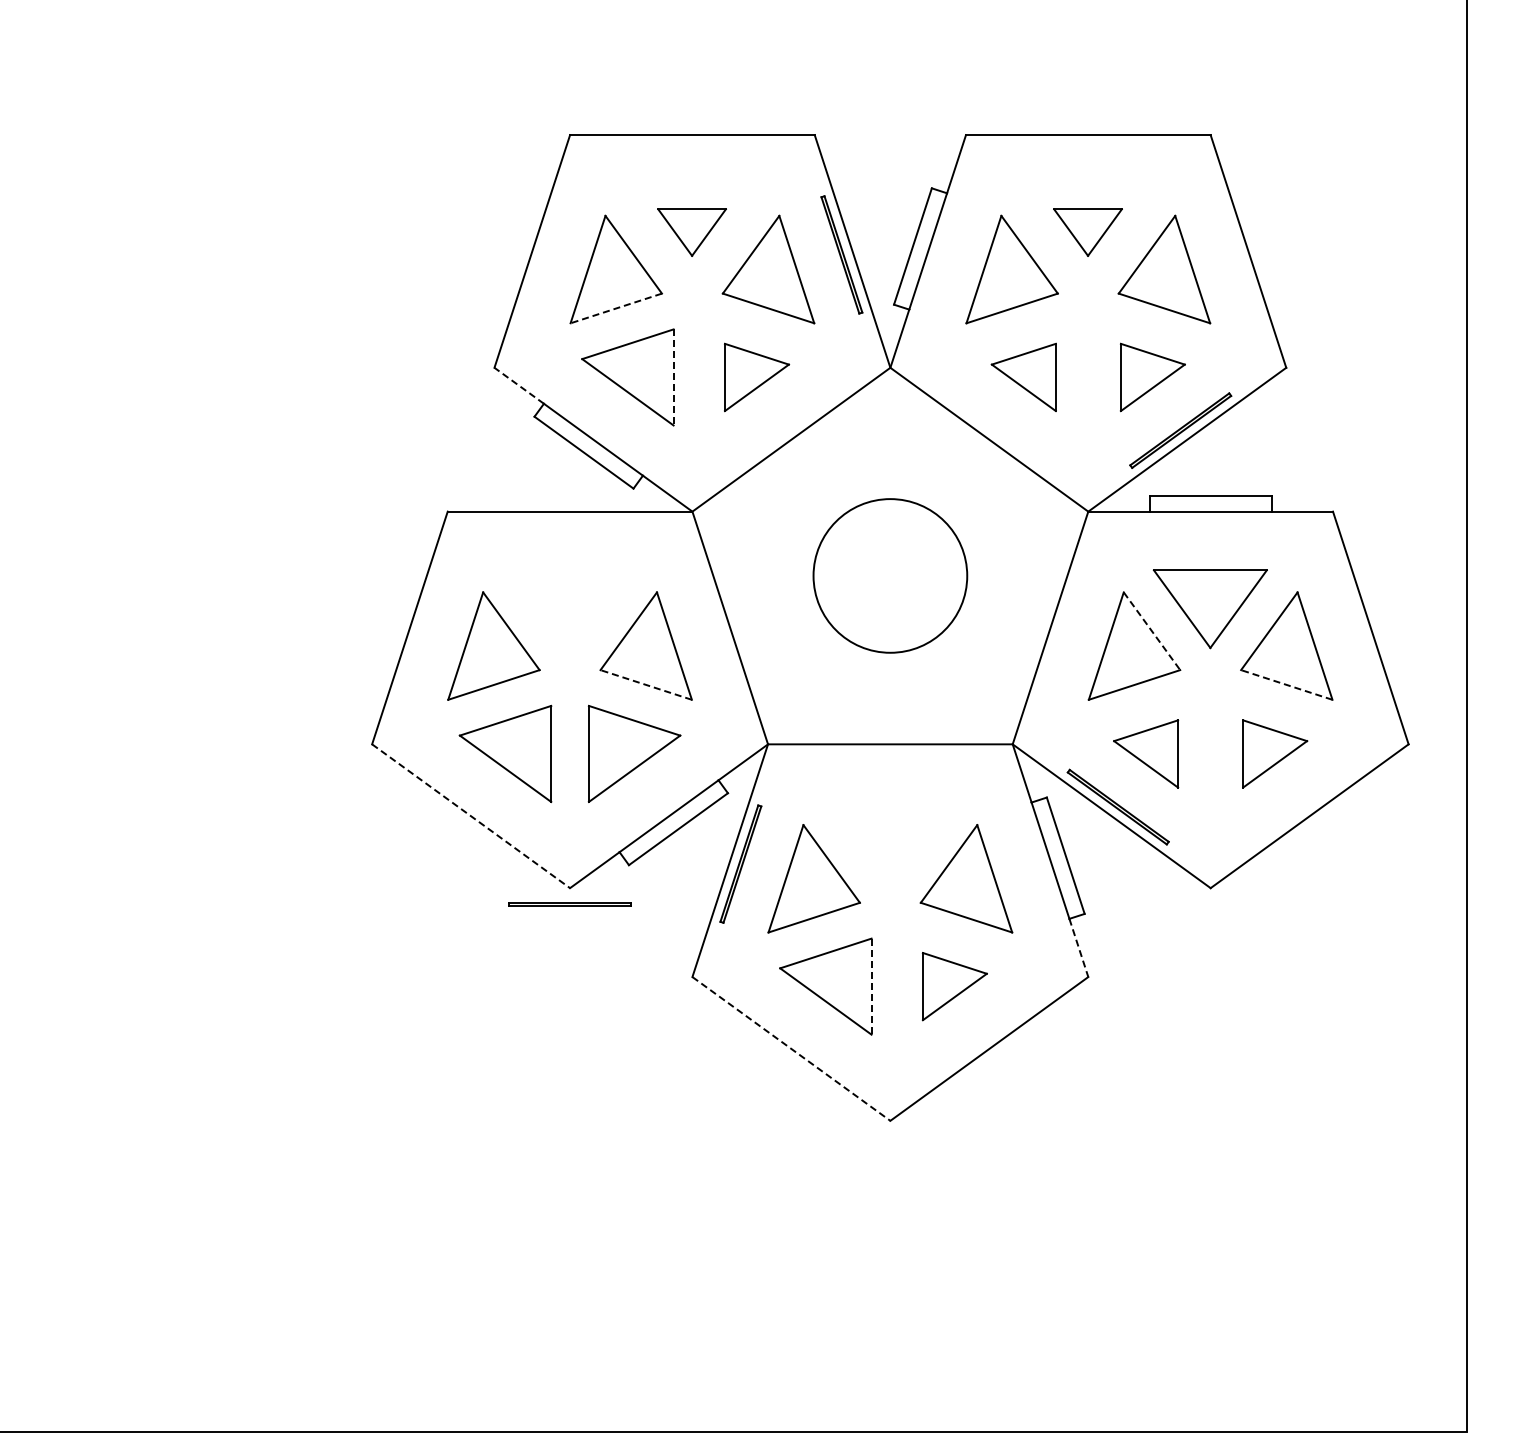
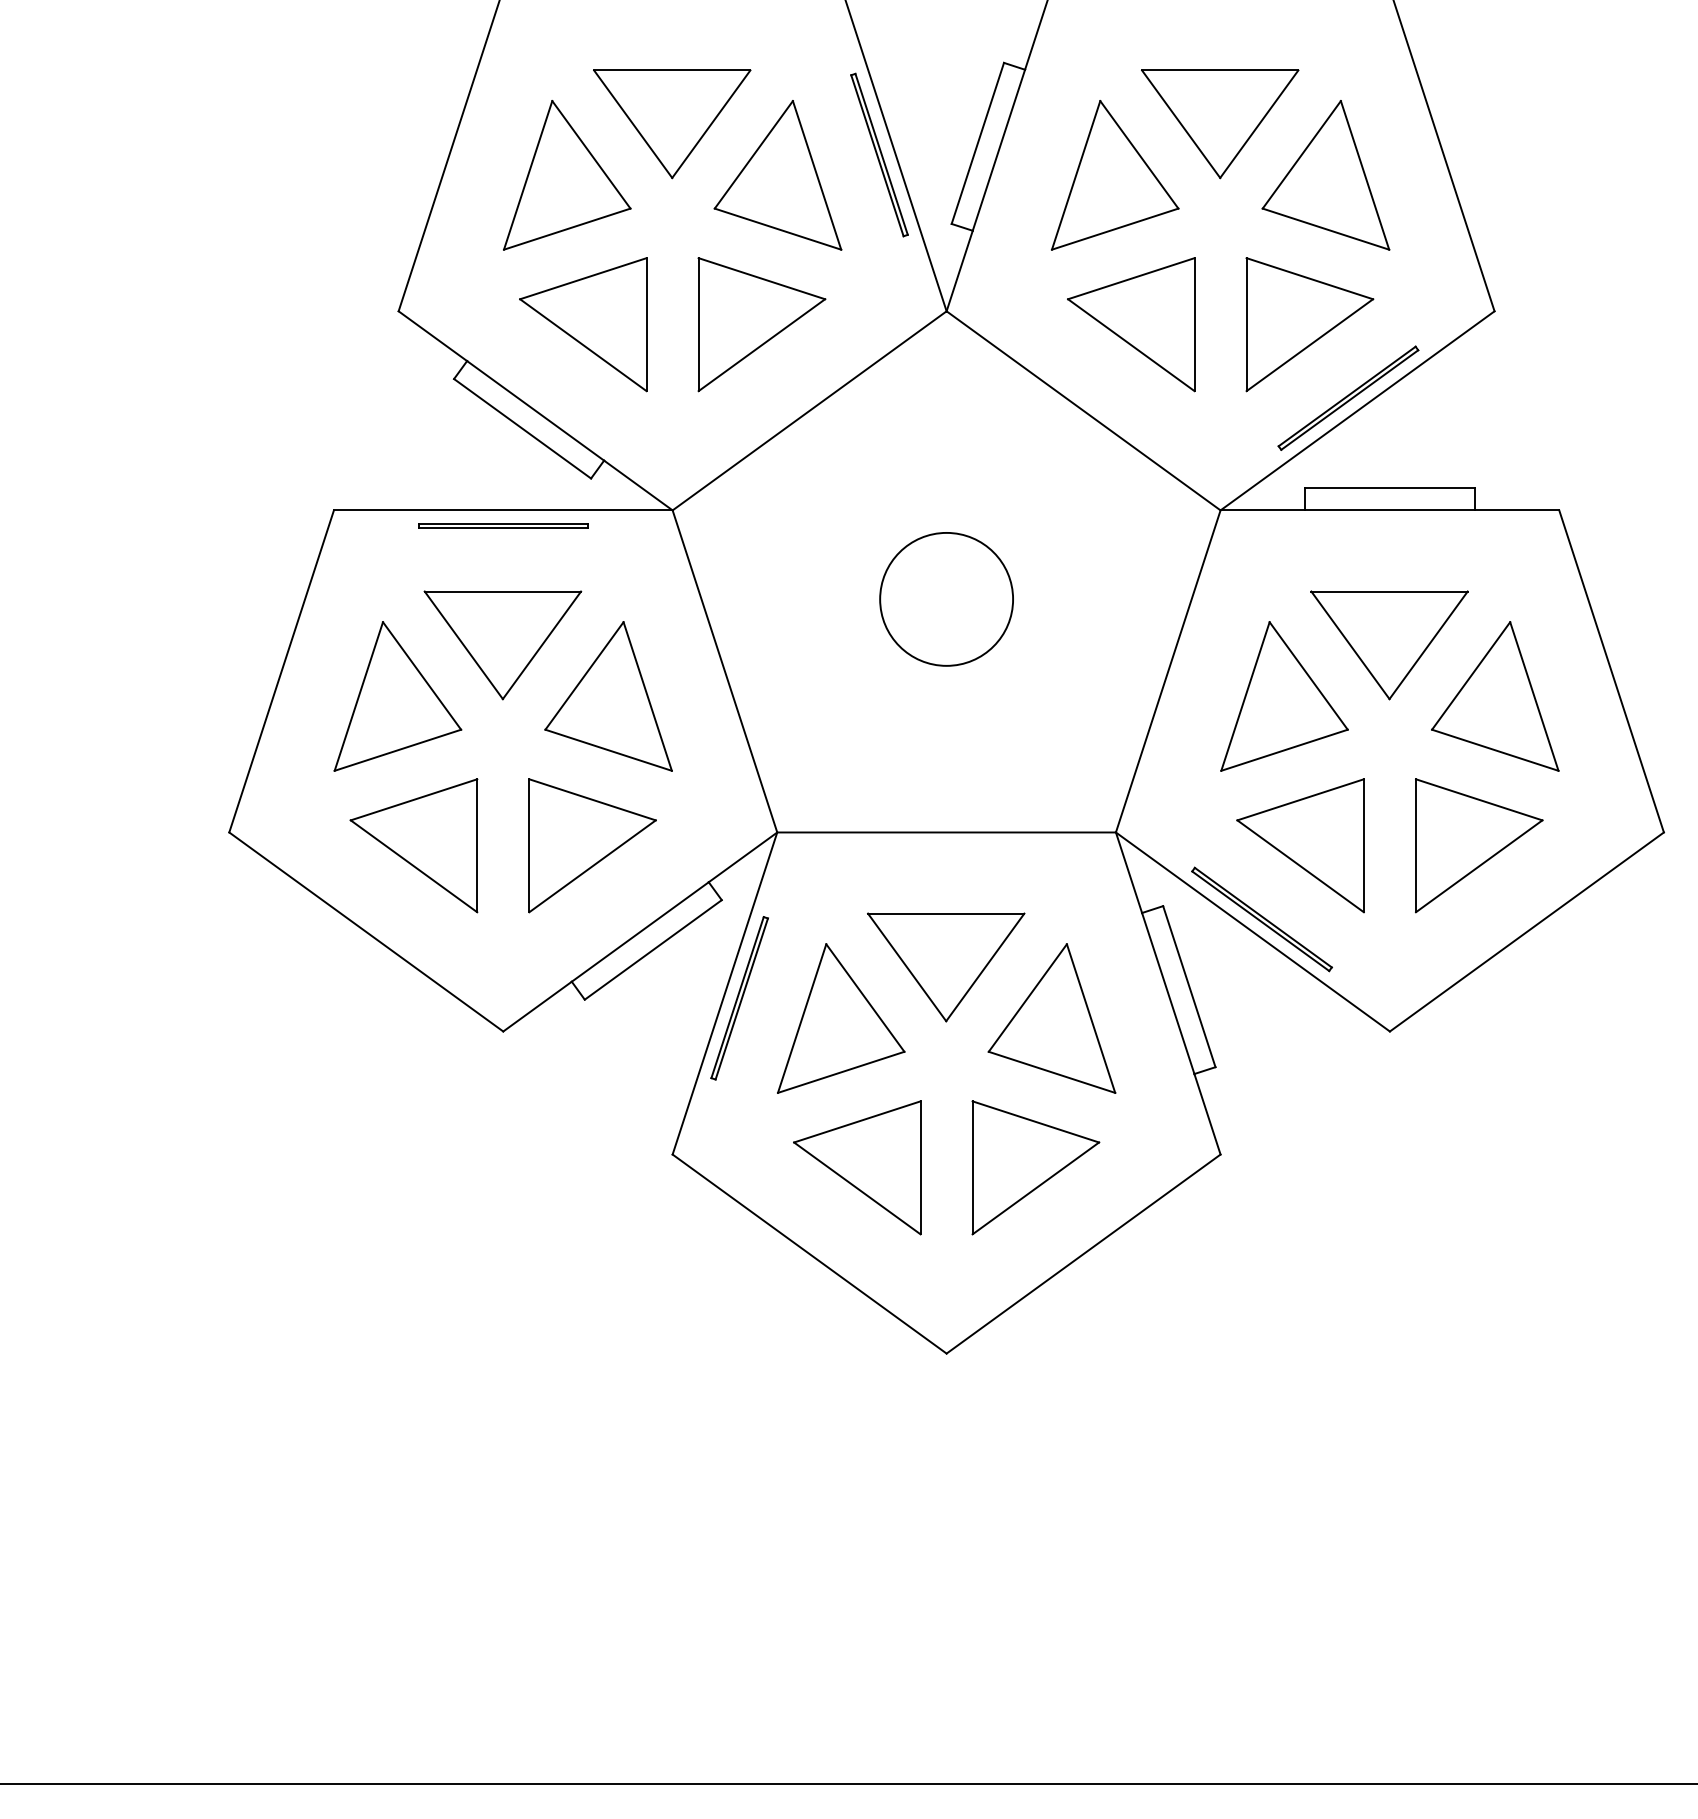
part: (691, 232) -> (671, 124), size x1.67
part: (1087, 232) -> (1219, 124), size x1.67
line: (615, 308) -> (566, 229), dashed -> solid
line: (673, 377) -> (646, 324), dashed -> solid
part: (756, 377) -> (761, 324), size x1.43
part: (1023, 377) -> (1130, 324), size x1.43
part: (1152, 377) -> (1309, 324), size x1.43
line: (519, 385) -> (433, 335), dashed -> solid
circle: (890, 575) -> (946, 598), size x0.62
part: (569, 609) -> (502, 645), added
line: (1152, 631) -> (1309, 676), dashed -> solid
line: (645, 684) -> (607, 749), dashed -> solid
line: (1286, 684) -> (1494, 749), dashed -> solid
part: (1145, 753) -> (1299, 845), size x1.43
part: (1274, 753) -> (1478, 845), size x1.43
line: (471, 816) -> (366, 932), dashed -> solid
part: (889, 841) -> (945, 966), added
line: (569, 903) -> (502, 524), moved
line: (1078, 947) -> (1206, 1113), dashed -> solid
part: (954, 986) -> (1035, 1167), size x1.43
line: (871, 987) -> (920, 1169), dashed -> solid
line: (791, 1049) -> (809, 1254), dashed -> solid

